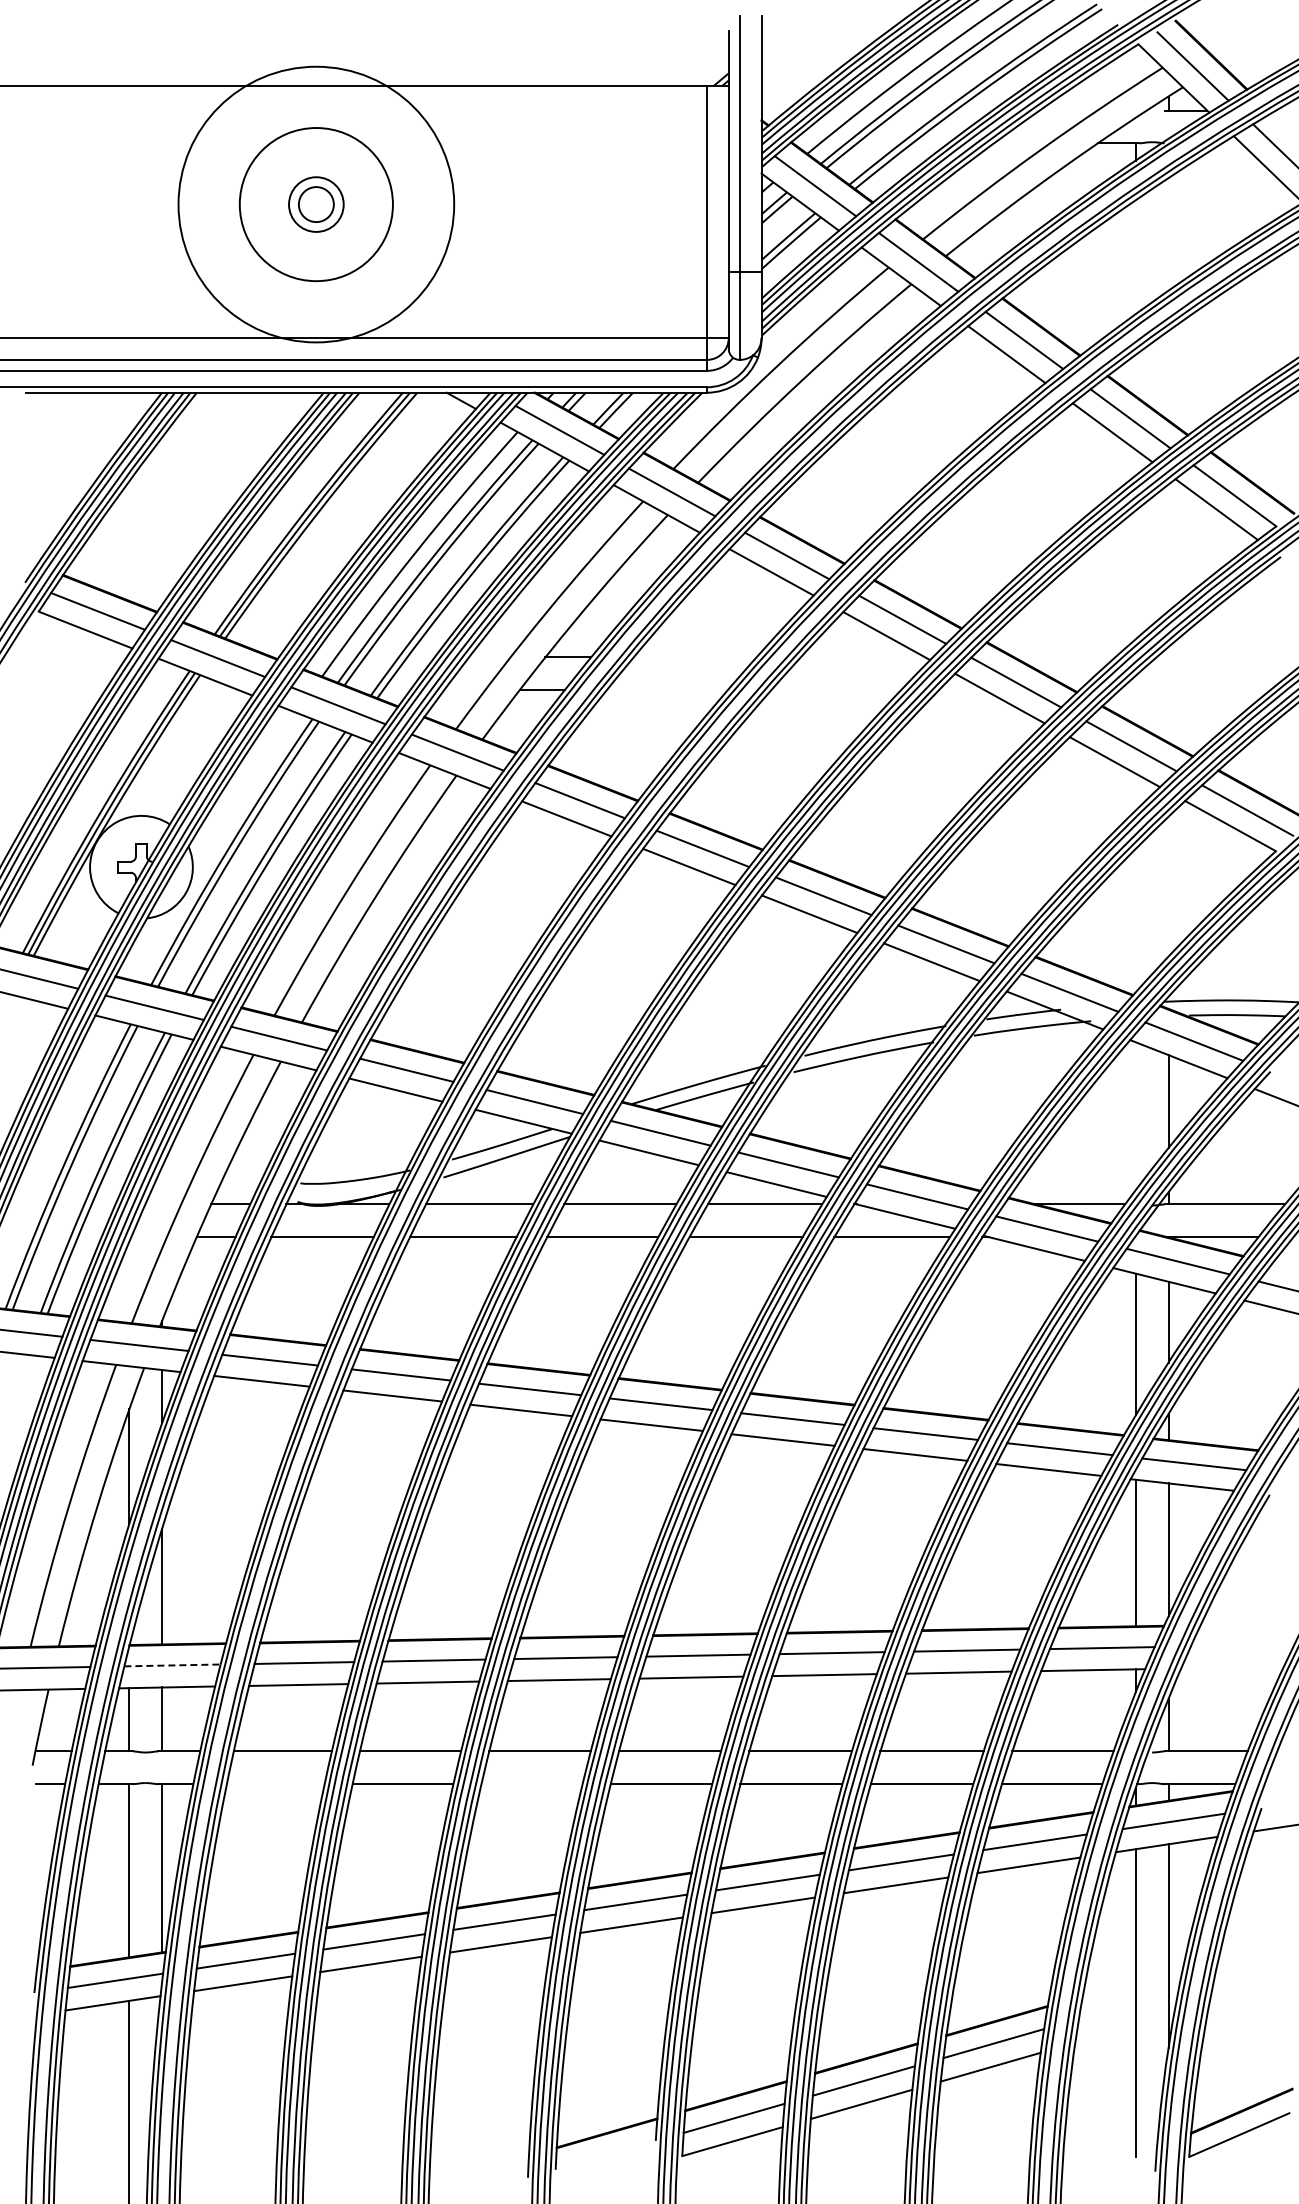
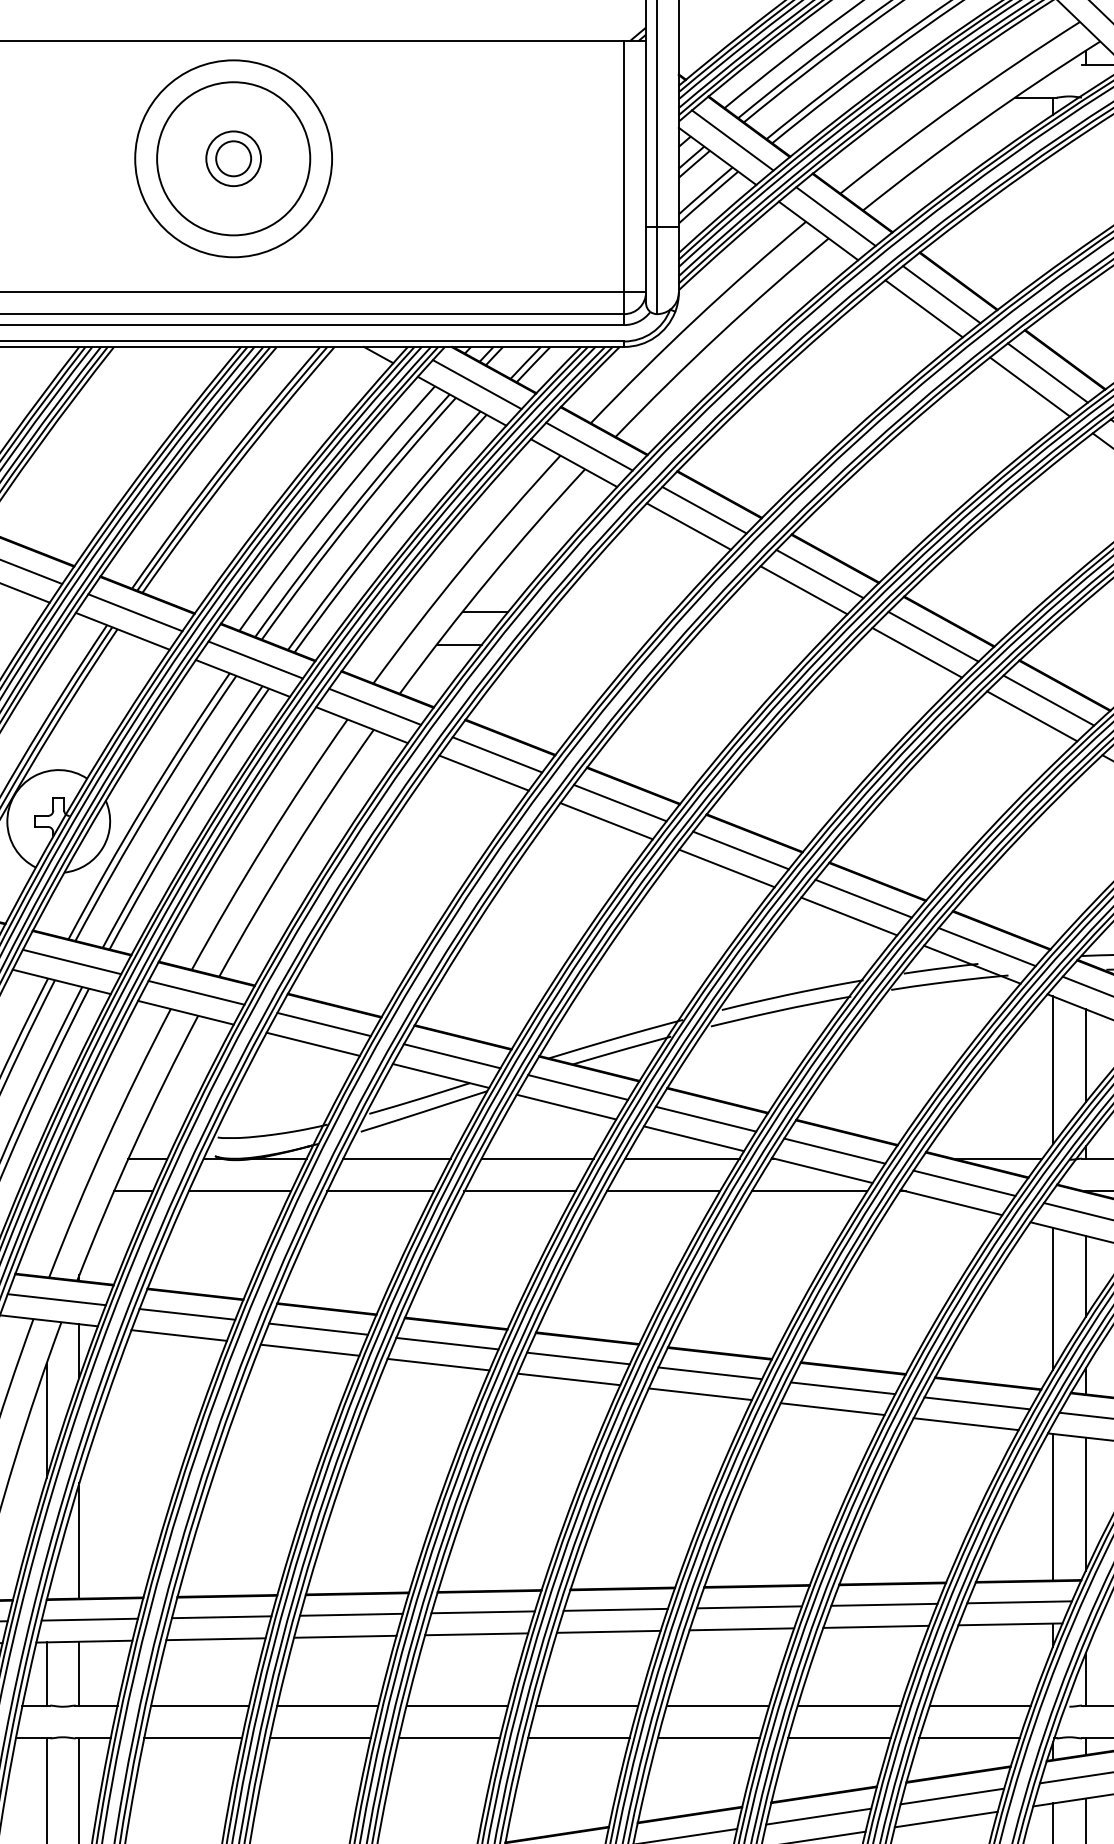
circle: (315, 204) -> (232, 158), size x0.71
line: (1135, 1116) -> (1052, 1070), added
line: (173, 1665) -> (90, 1619), dashed -> solid
line: (275, 1784) -> (192, 1738), added
line: (531, 1784) -> (448, 1738), added

